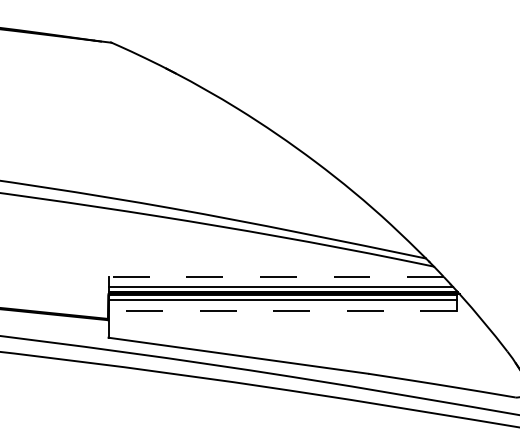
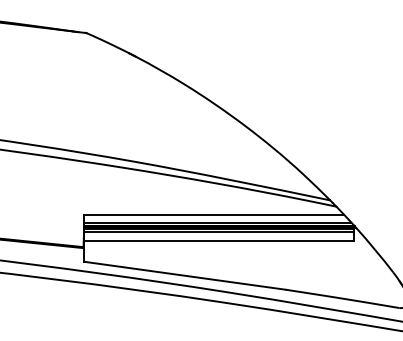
line: (276, 276) -> (214, 214), dashed -> solid
line: (281, 311) -> (218, 241), dashed -> solid

